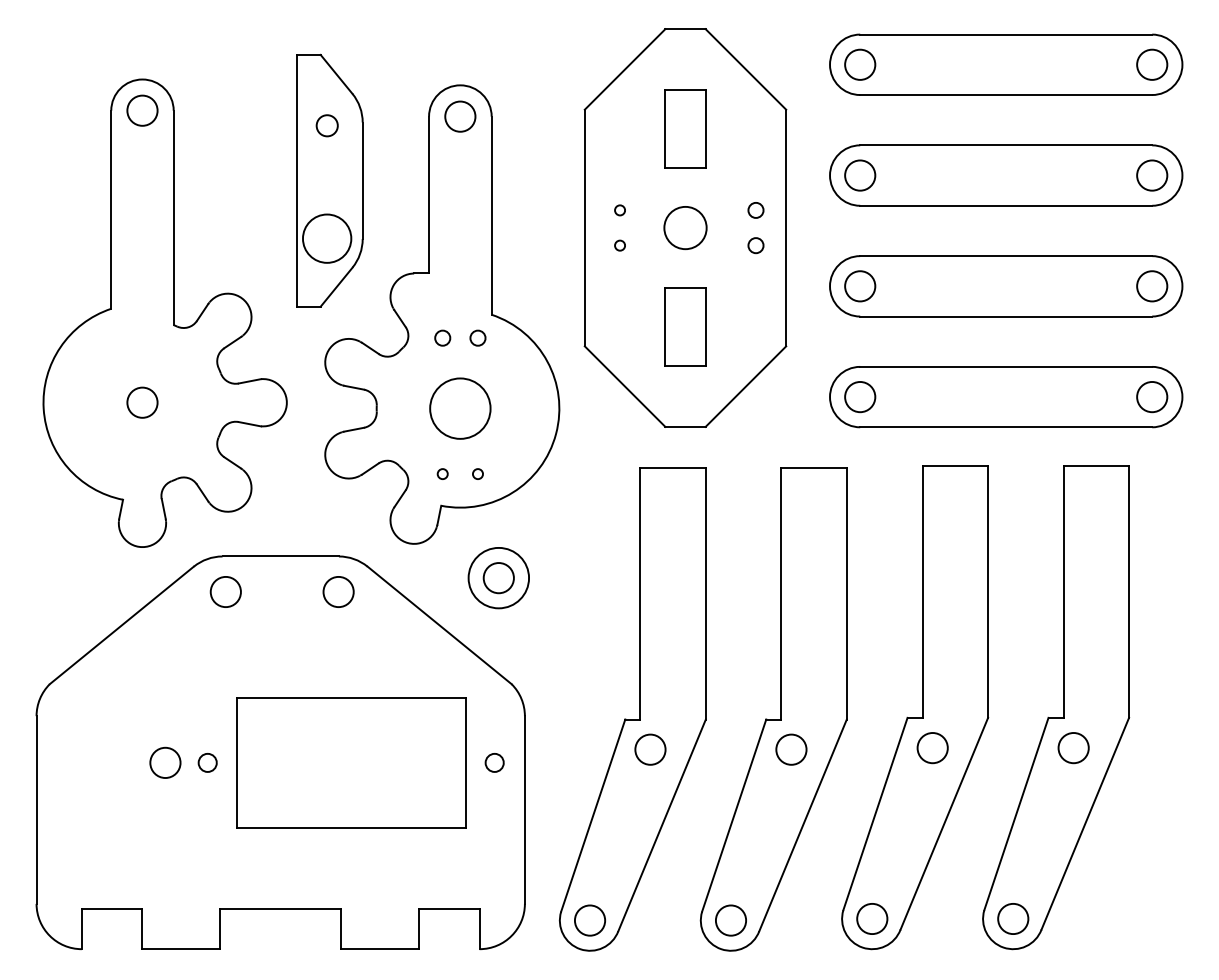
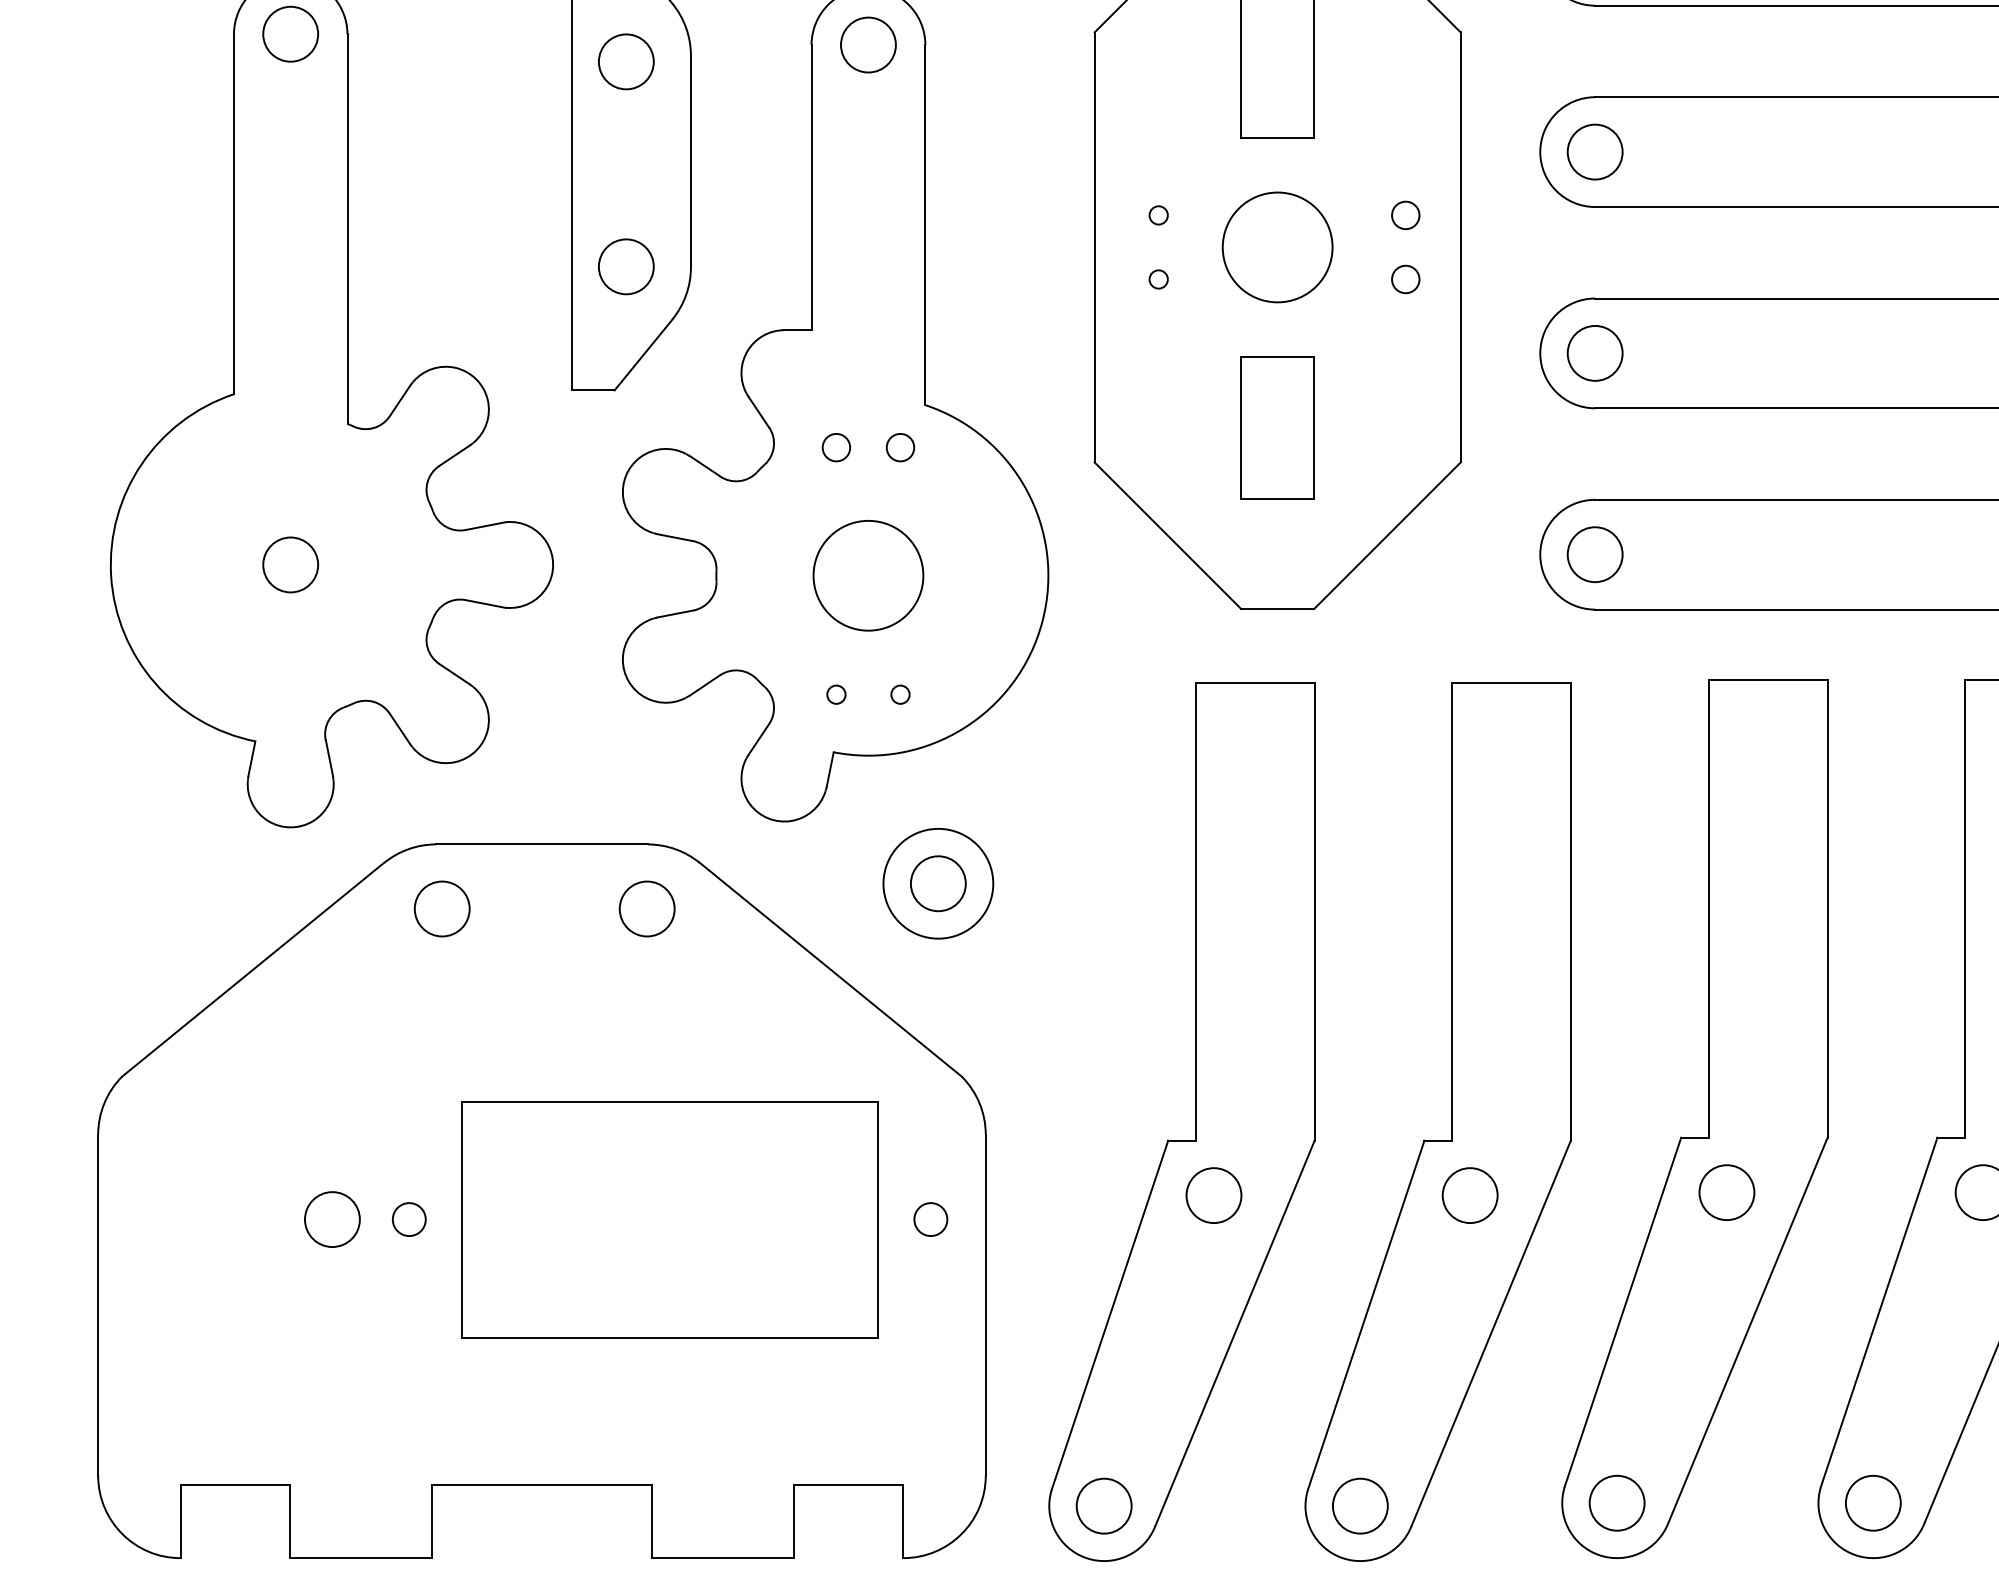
circle: (327, 125) -> (626, 61), size x1.43
circle: (685, 227) -> (1277, 246), size x1.43
circle: (327, 238) -> (626, 266), size x0.62

